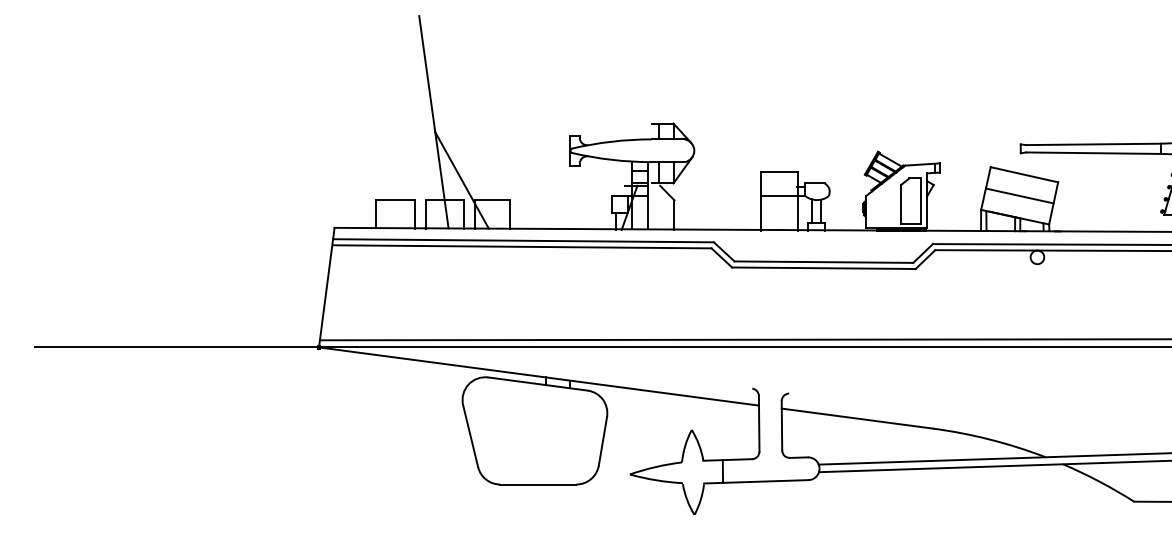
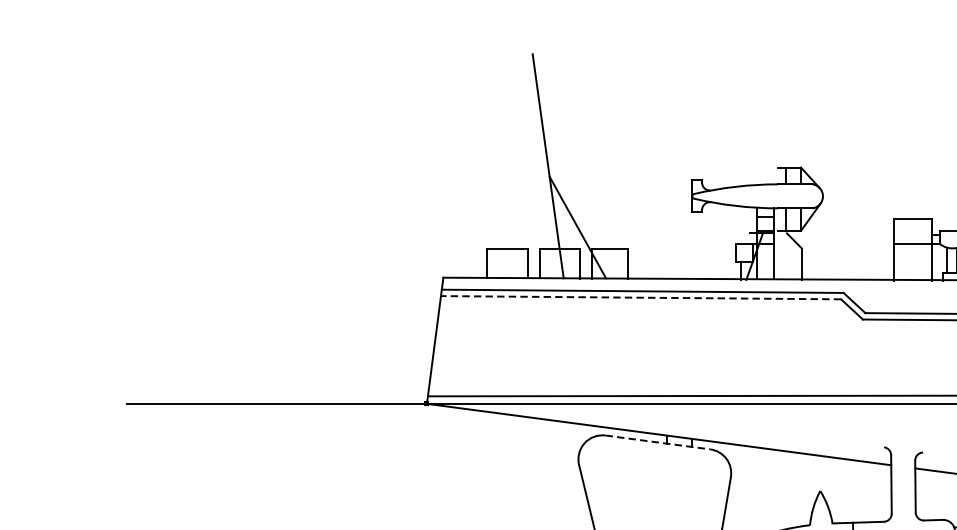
line: (521, 246) -> (640, 297), solid -> dashed
line: (538, 384) -> (658, 442), solid -> dashed

